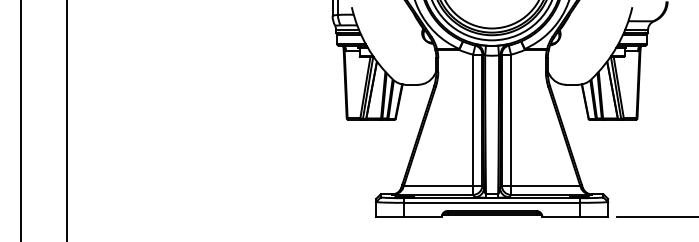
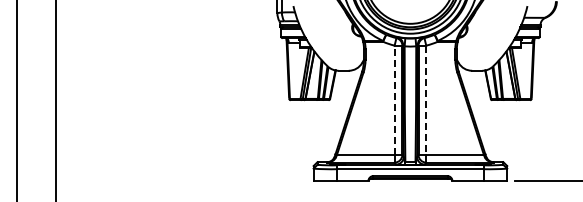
line: (472, 120) -> (394, 100), solid -> dashed
line: (511, 120) -> (426, 100), solid -> dashed

